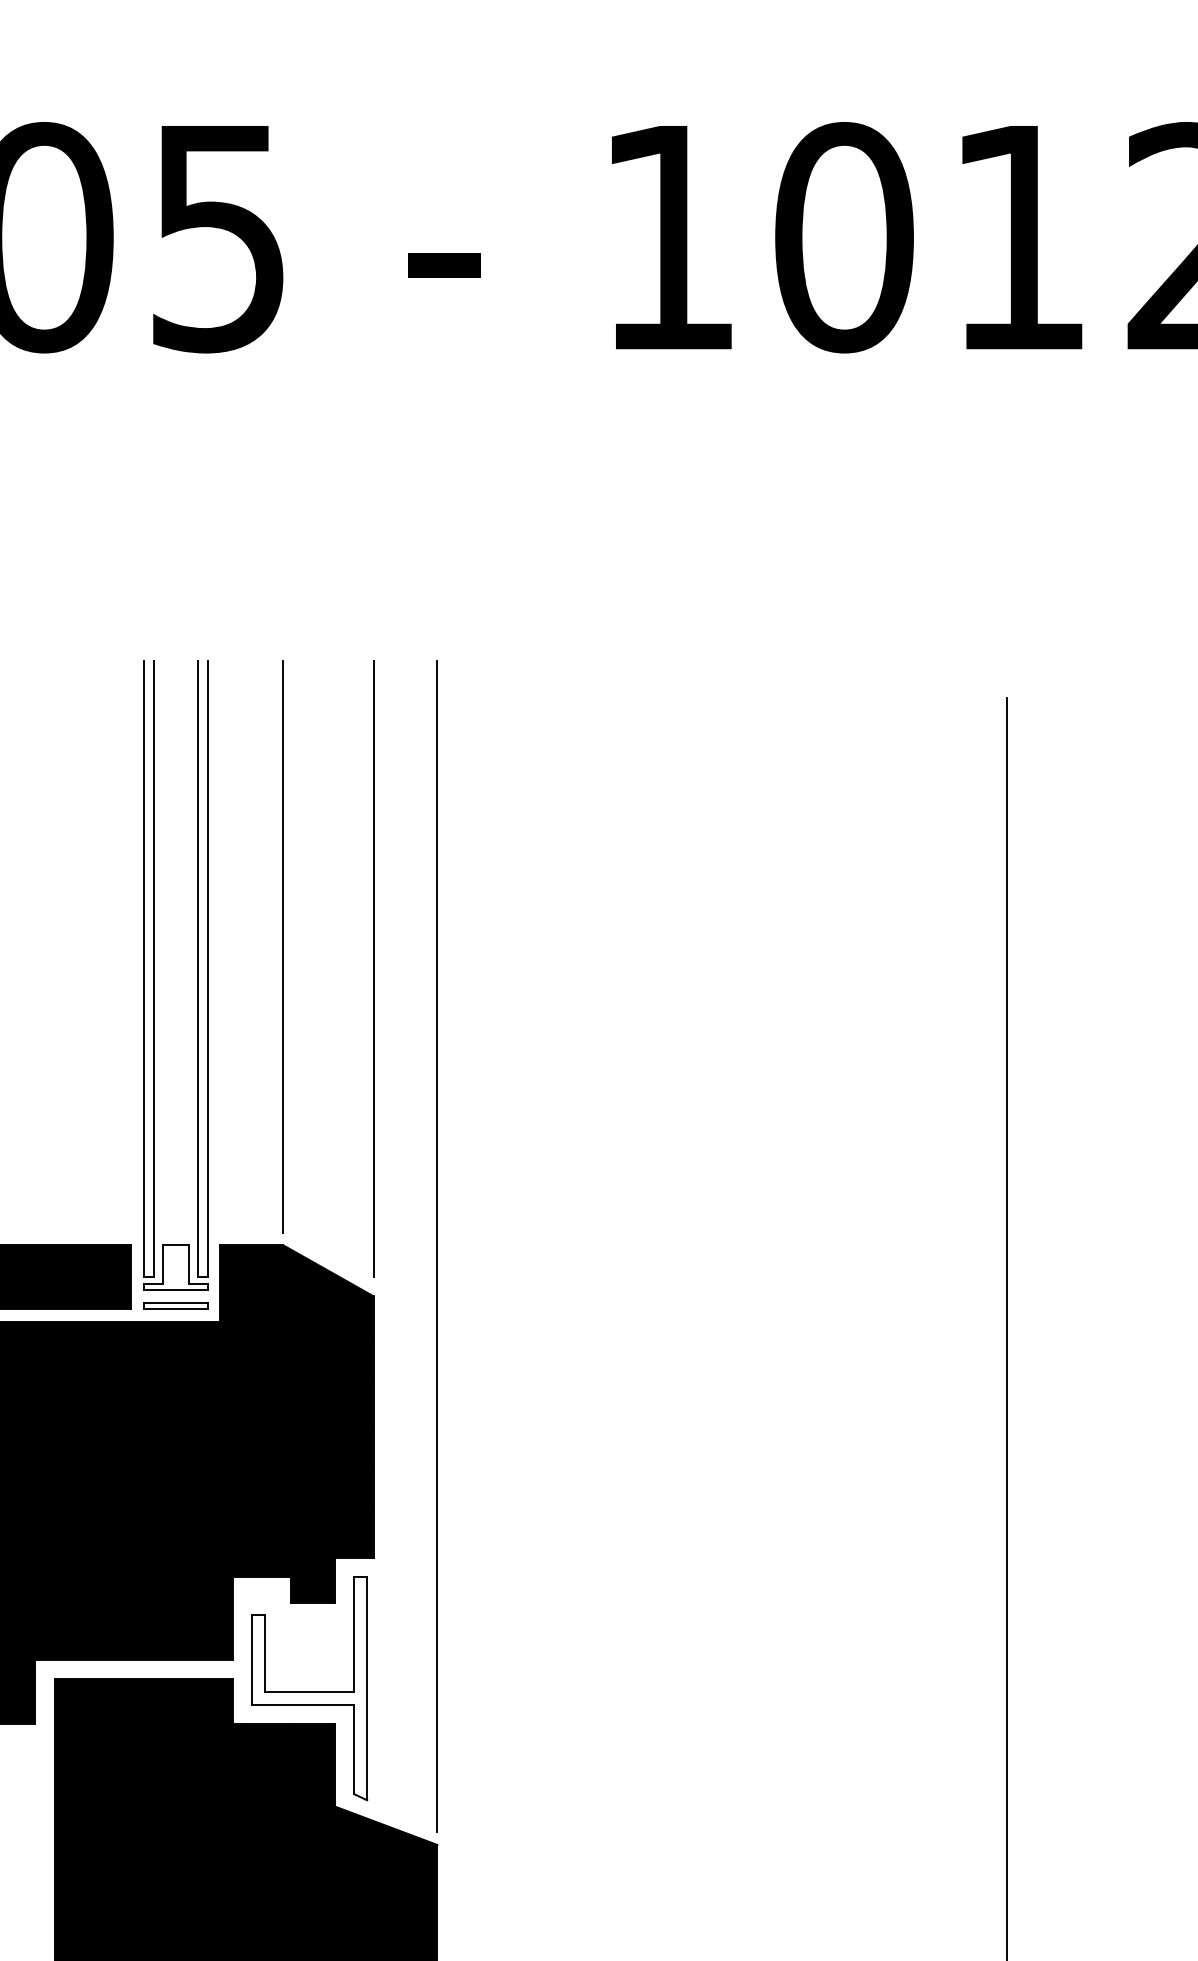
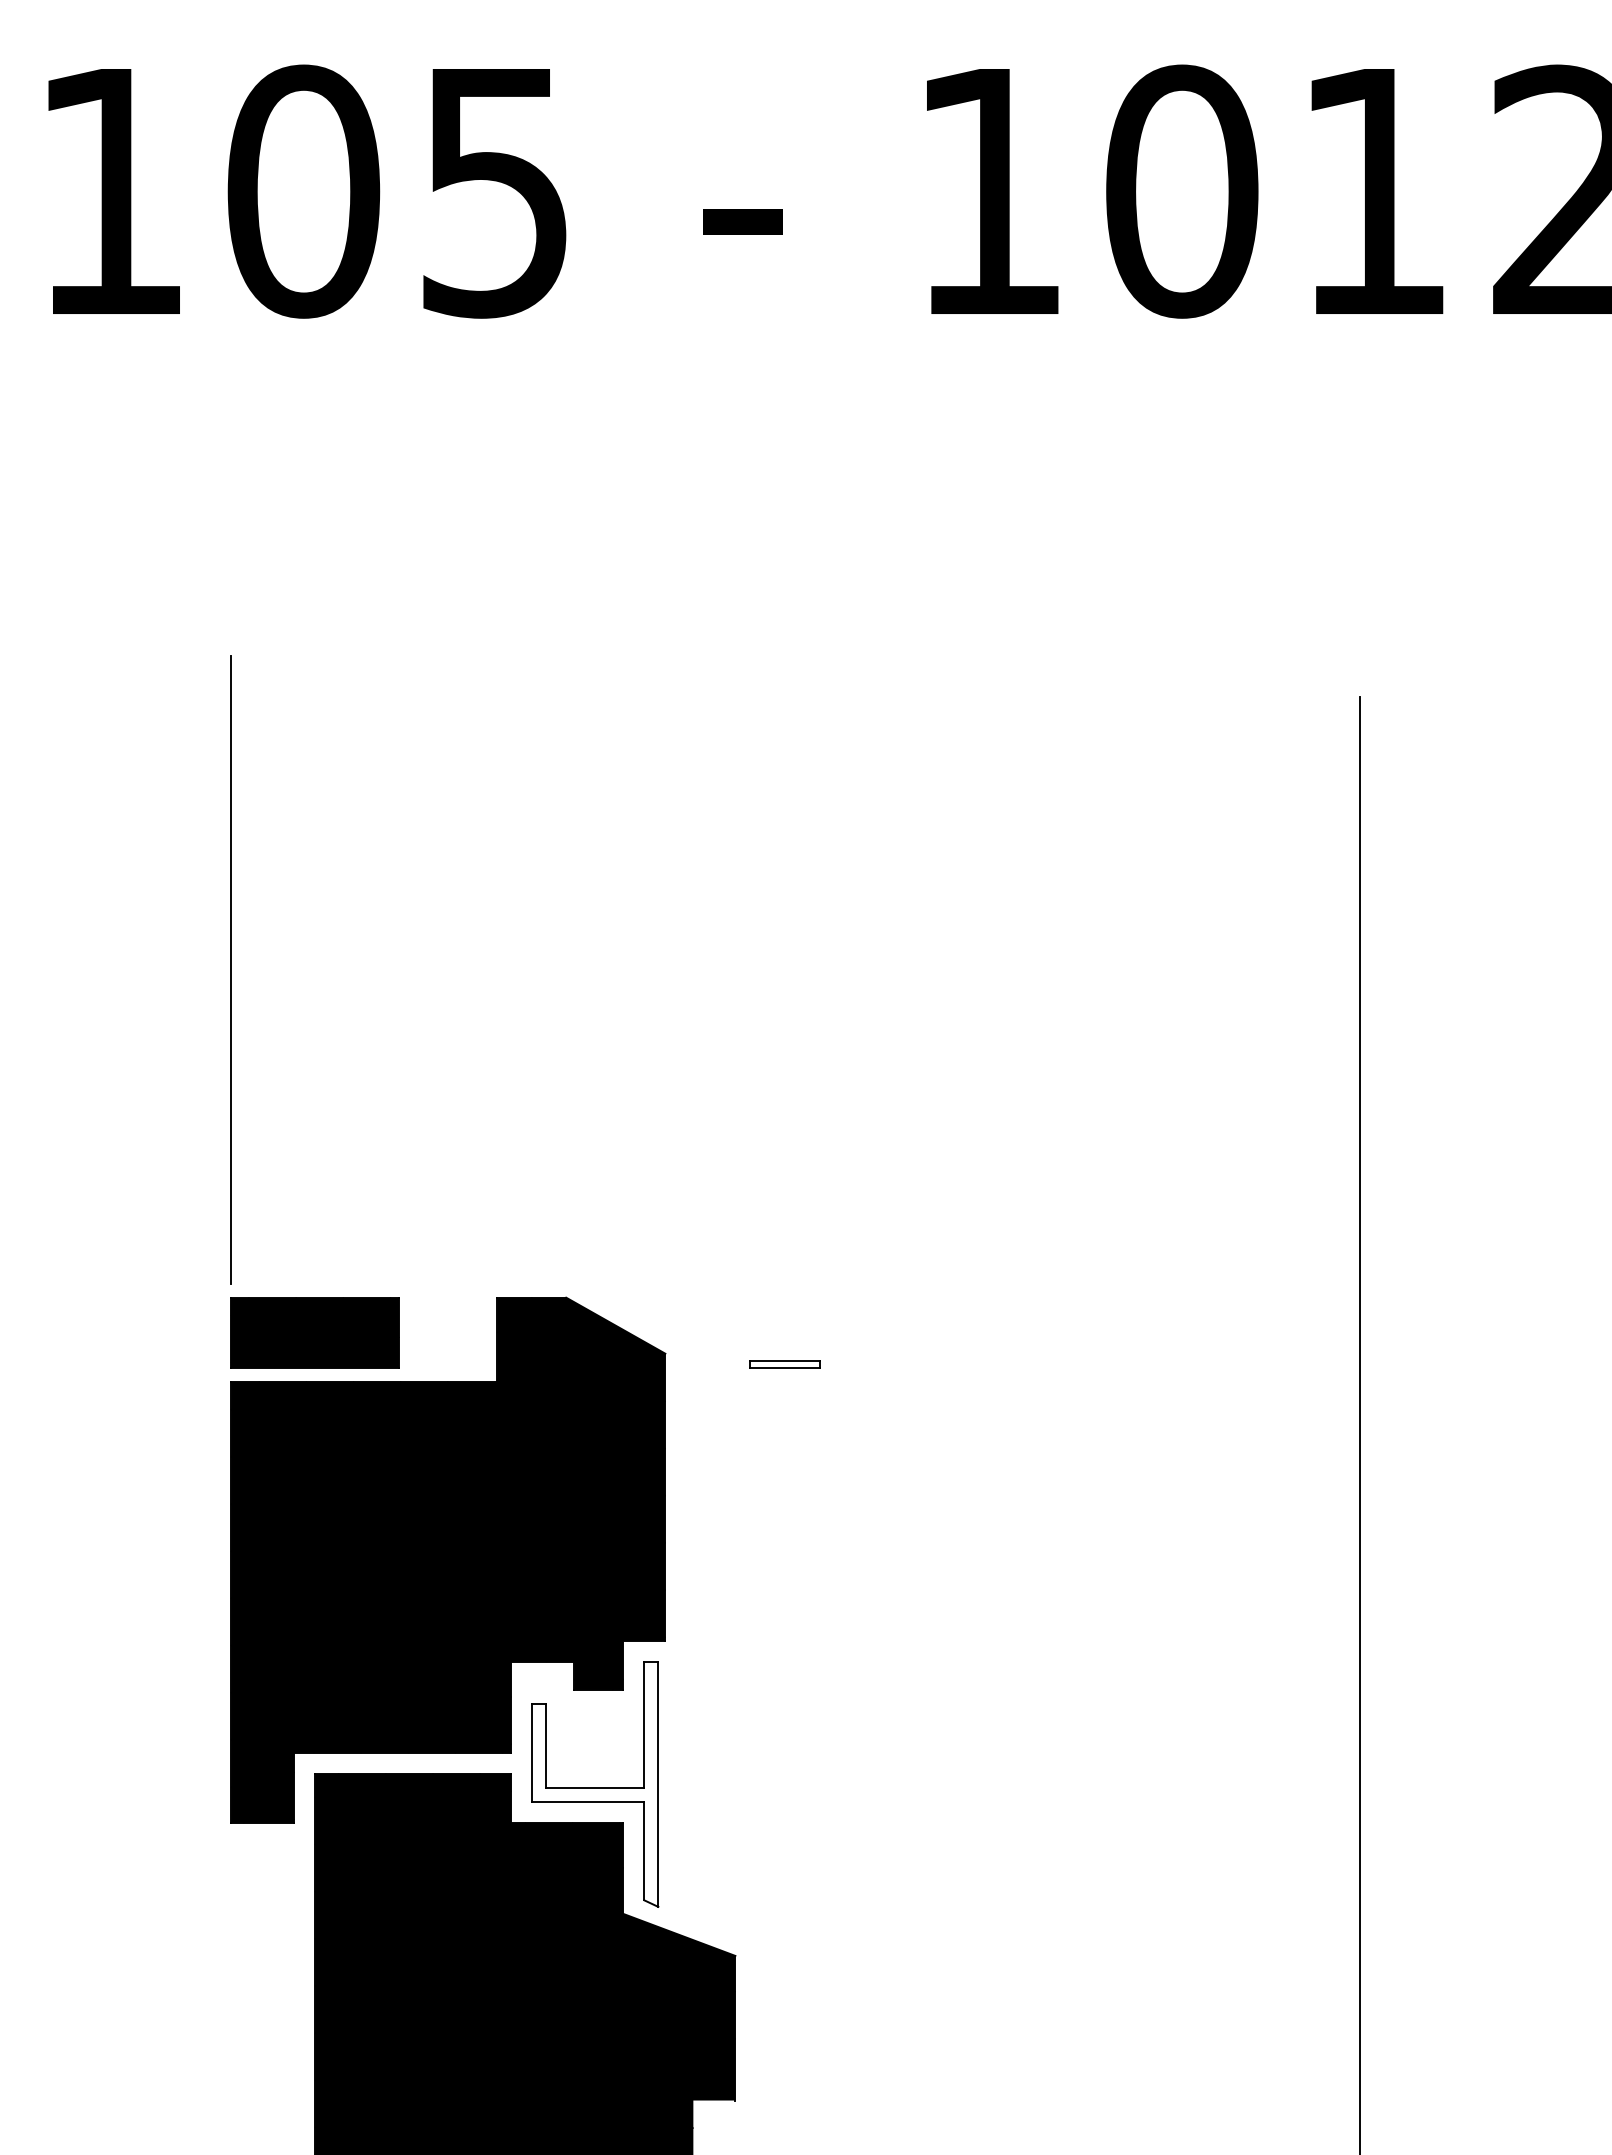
line: (283, 946) -> (566, 969), removed
line: (373, 968) -> (665, 993), removed
part: (154, 975) -> (424, 1001), removed
line: (437, 1246) -> (735, 1298), removed
part: (175, 1306) -> (784, 1364), moved

